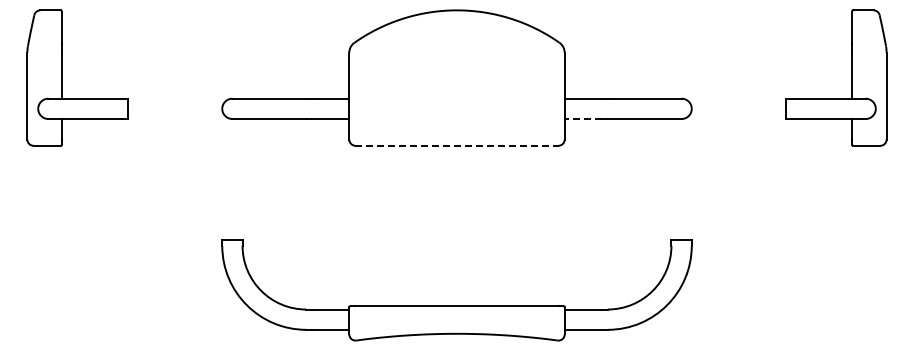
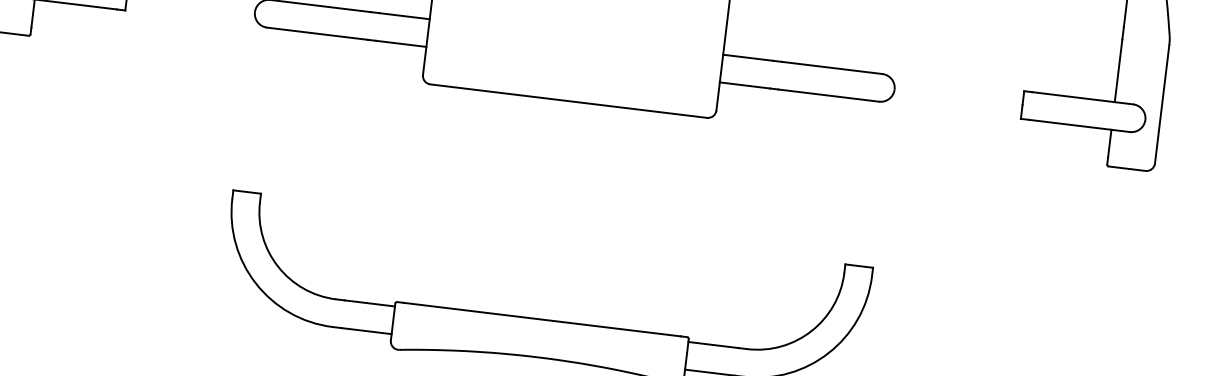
line: (582, 119) -> (744, 86), dashed -> solid
line: (457, 145) -> (569, 100), dashed -> solid

